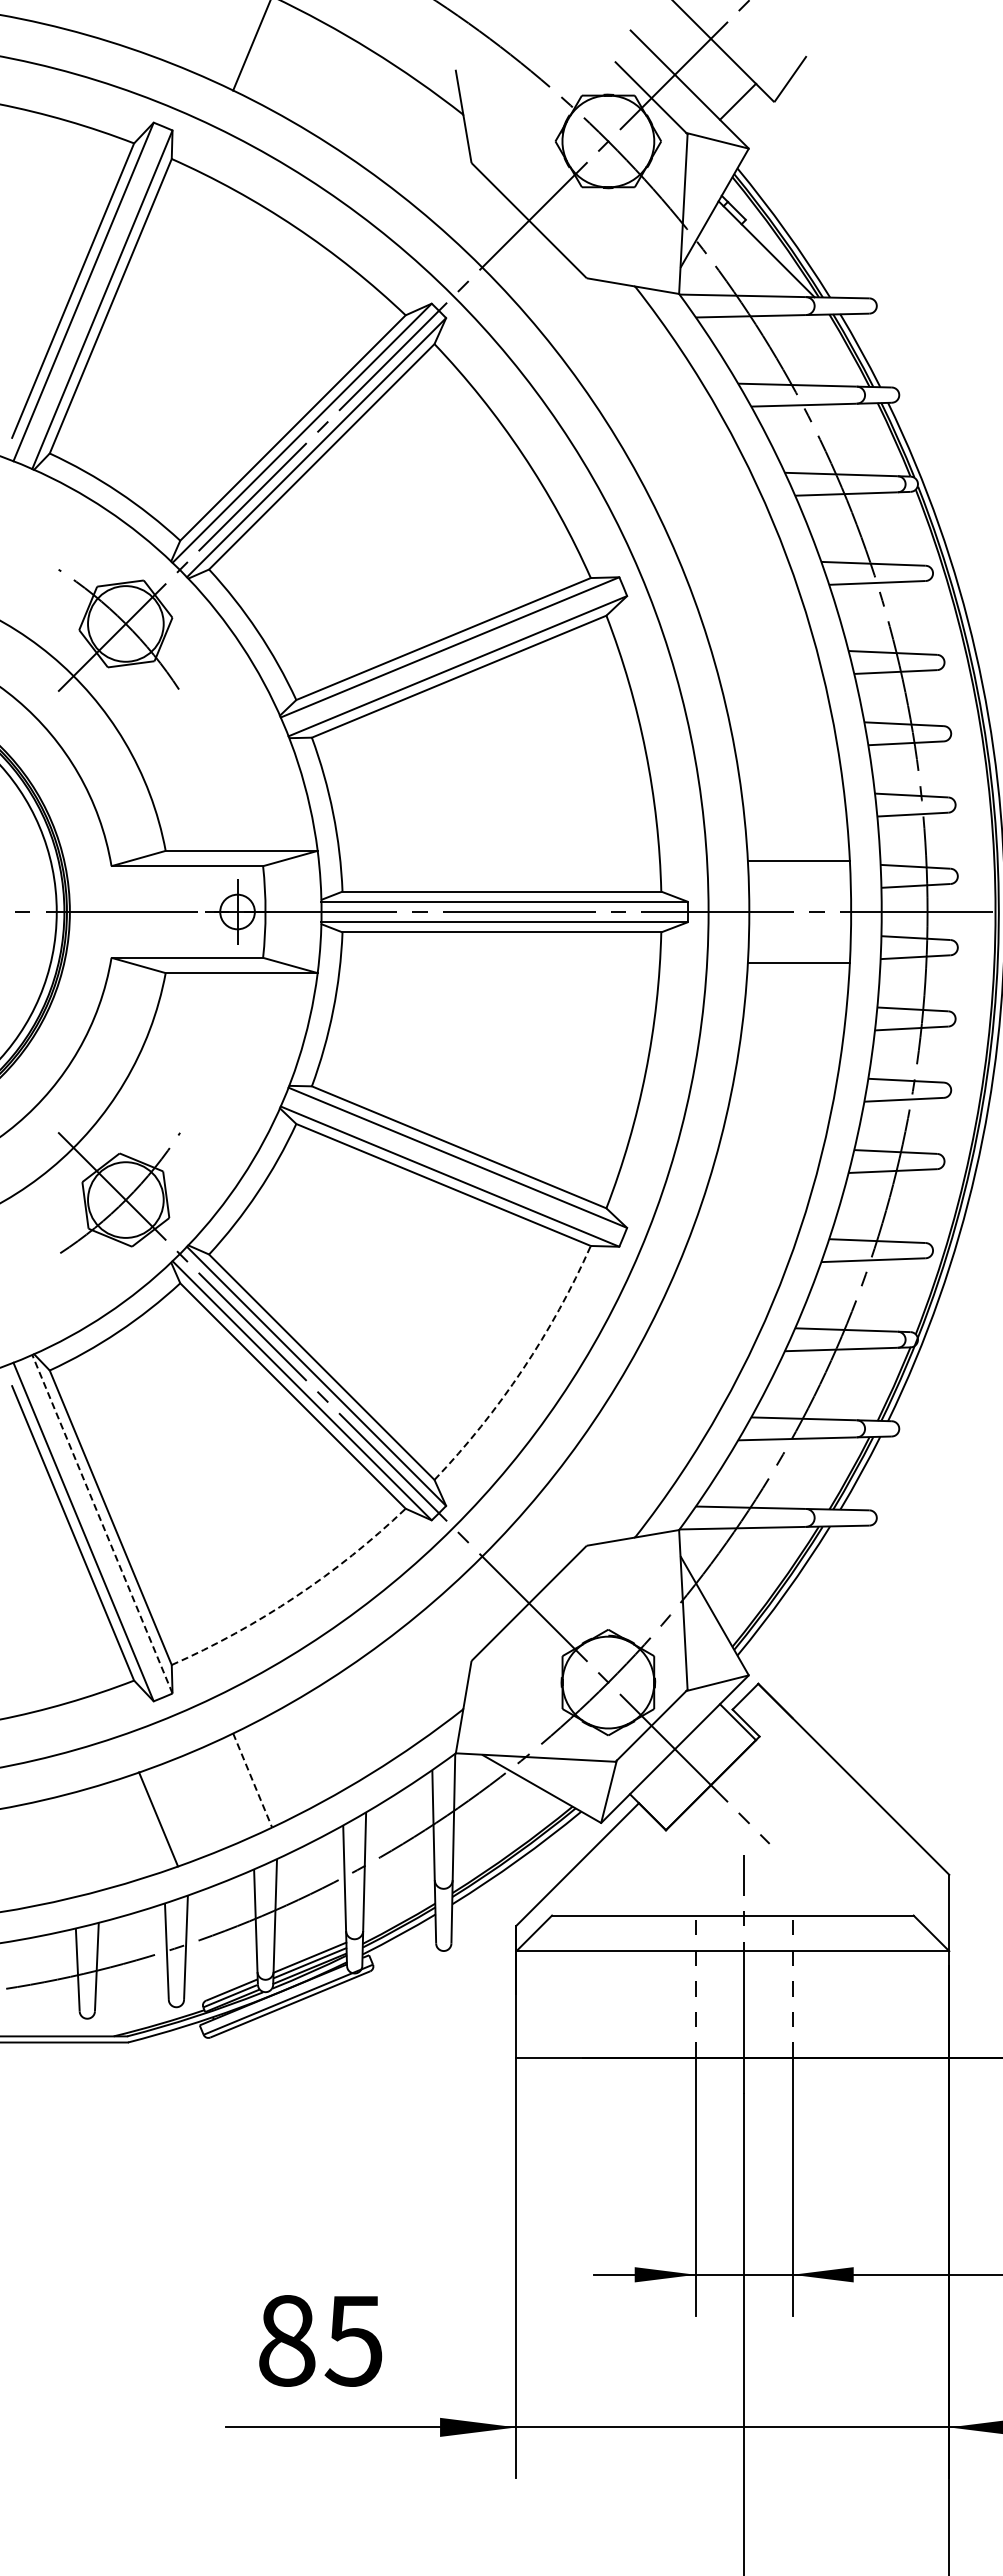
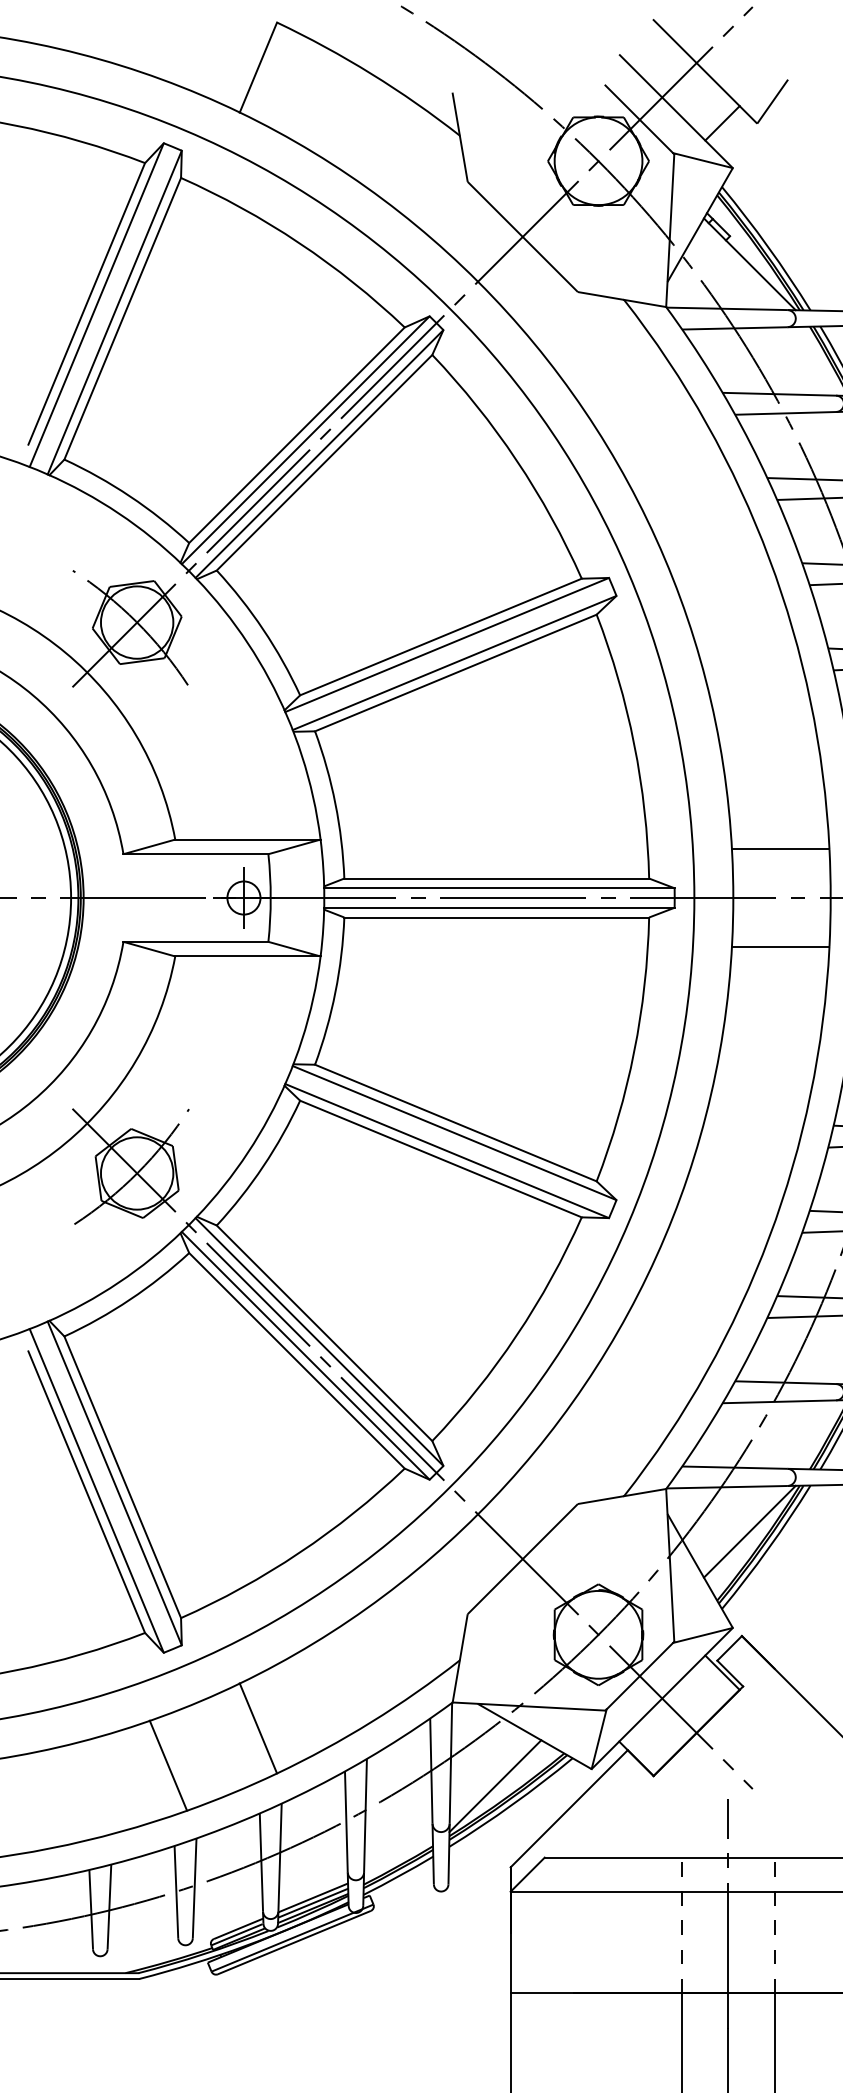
arc: (522, 1369) -> (516, 1335), dashed -> solid
line: (102, 1523) -> (114, 1482), dashed -> solid
line: (766, 1574) -> (749, 1531), added
arc: (295, 1596) -> (299, 1552), dashed -> solid
line: (252, 1780) -> (258, 1728), dashed -> solid
line: (500, 1840) -> (495, 1785), added

